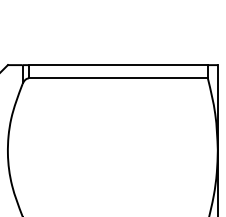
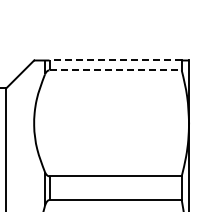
line: (118, 65) -> (115, 60), solid -> dashed
line: (119, 78) -> (116, 70), solid -> dashed

